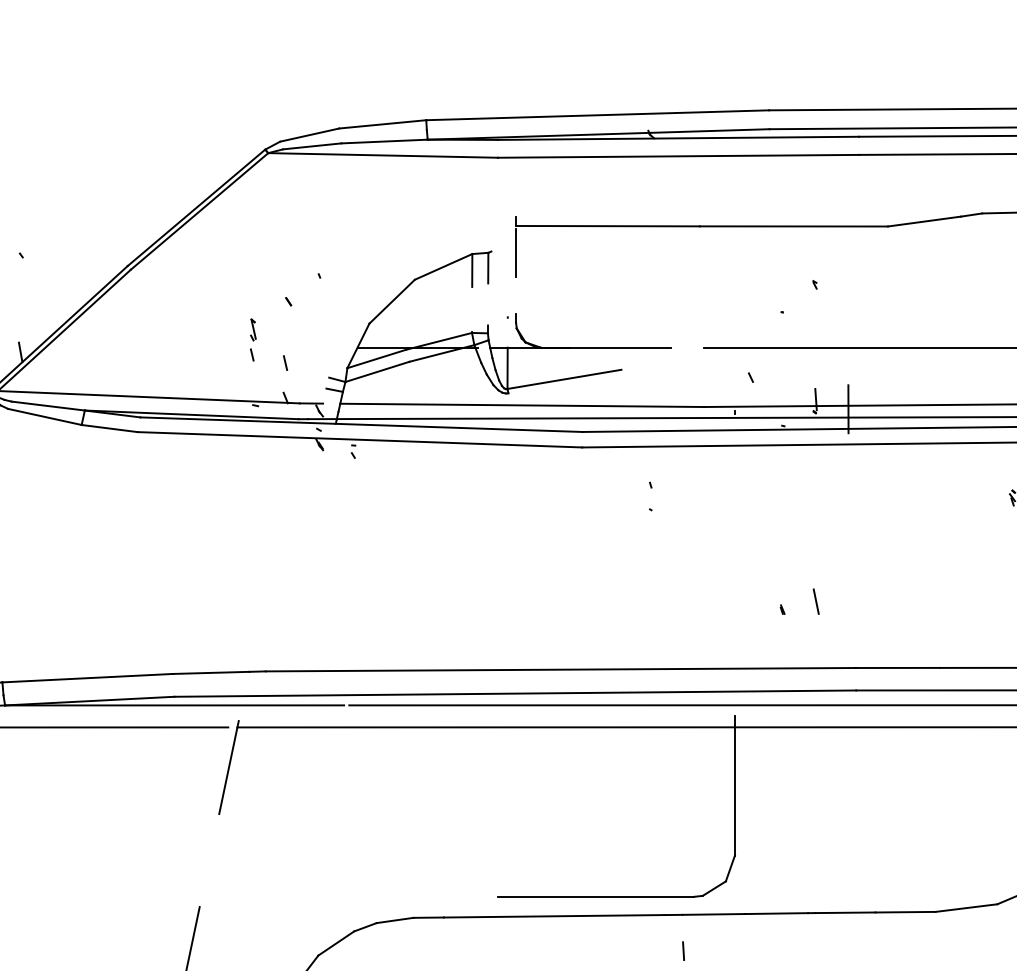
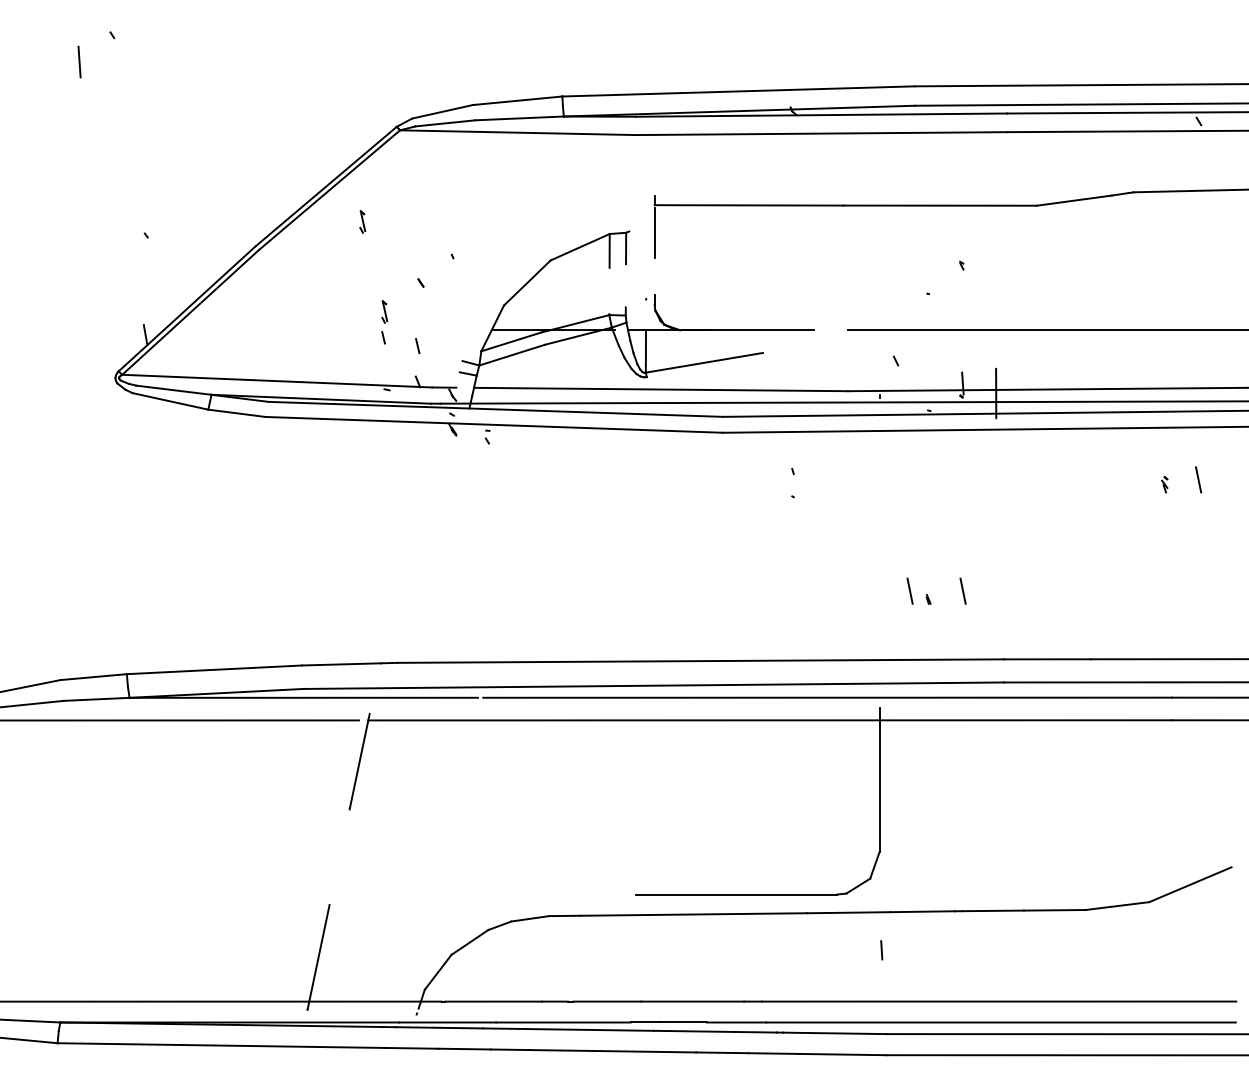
part: (231, 241) -> (362, 221), added
line: (764, 600) -> (909, 590), added
line: (683, 951) -> (881, 950), moved

